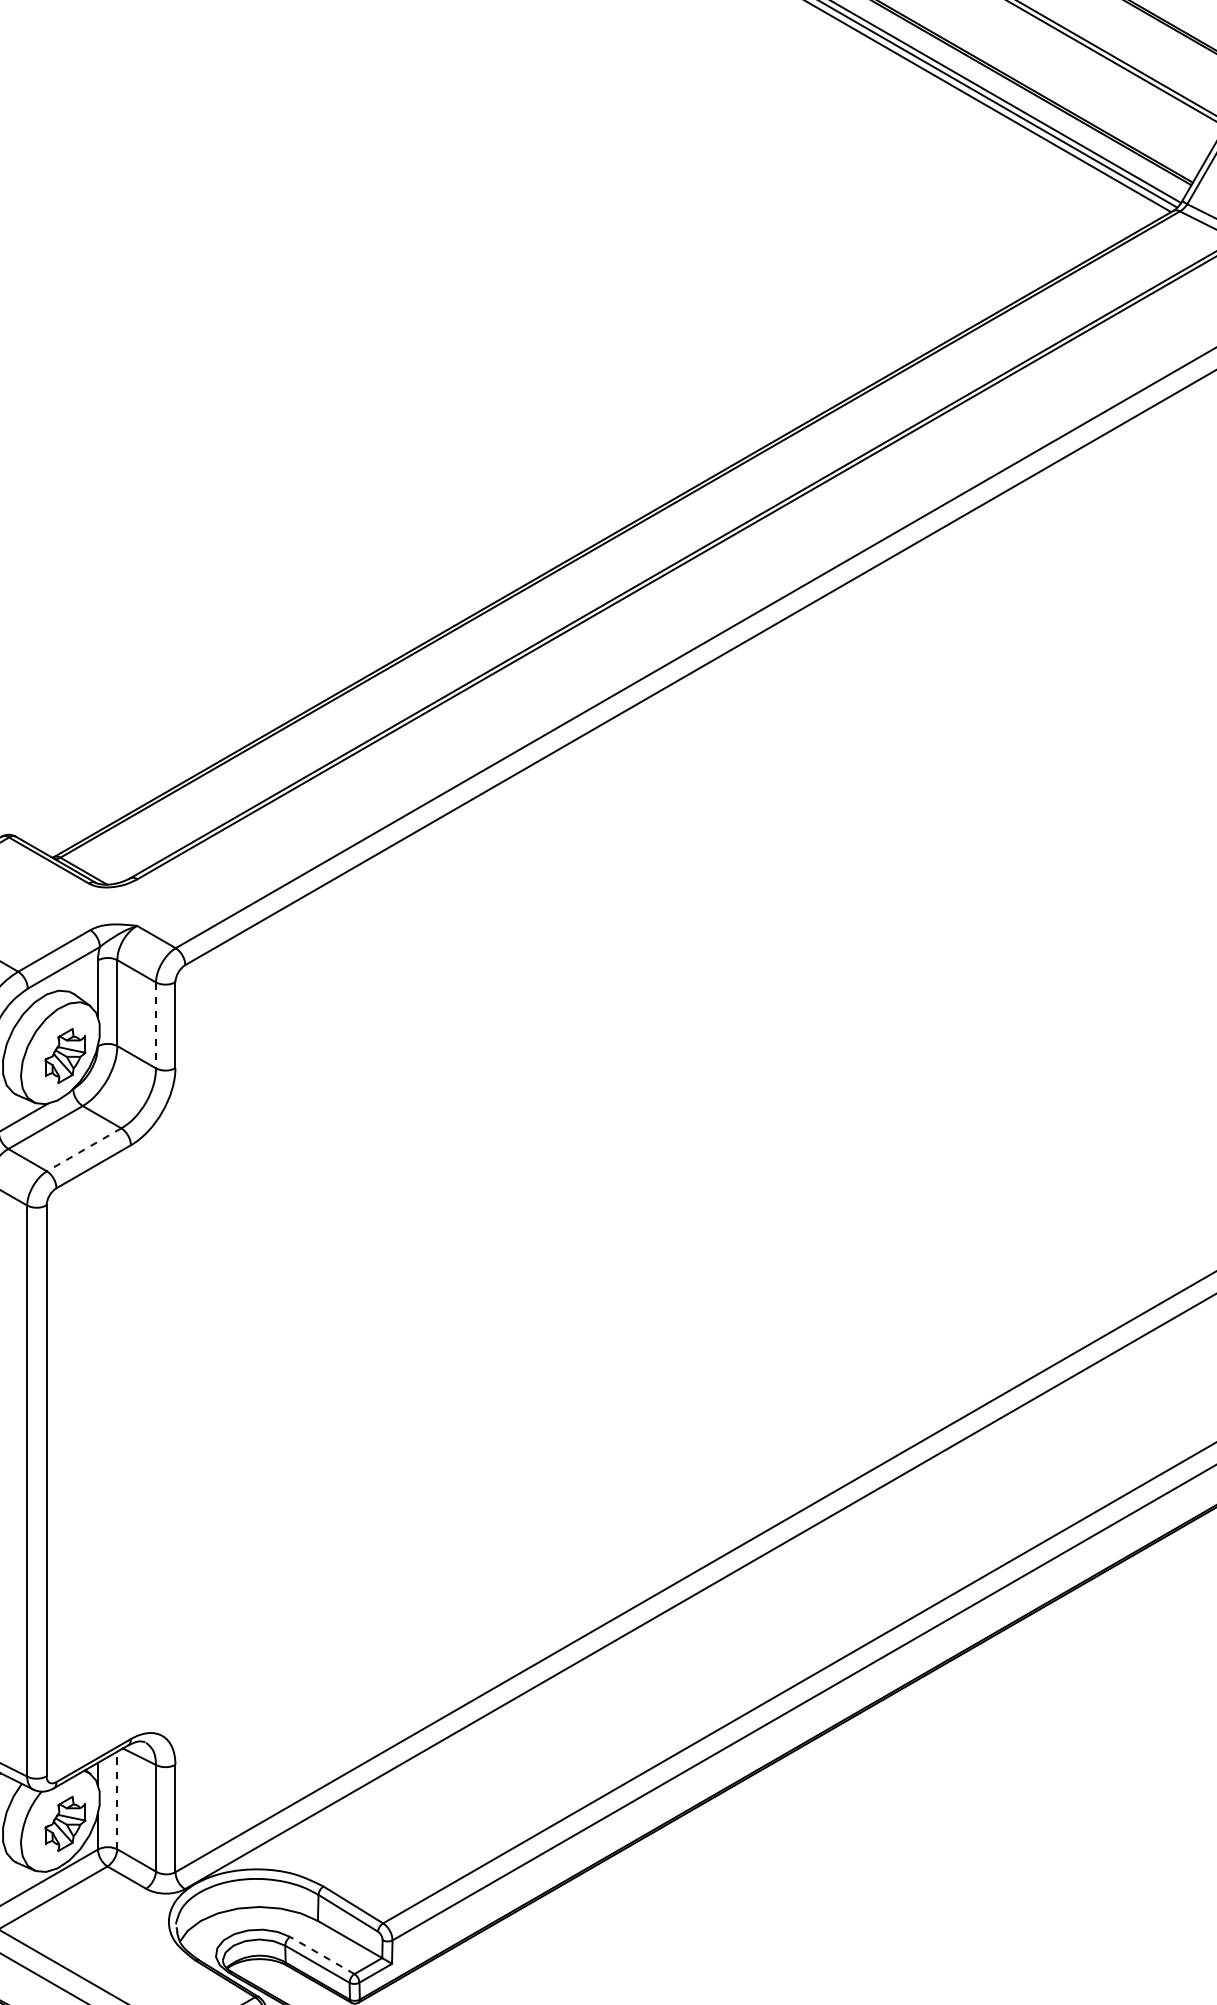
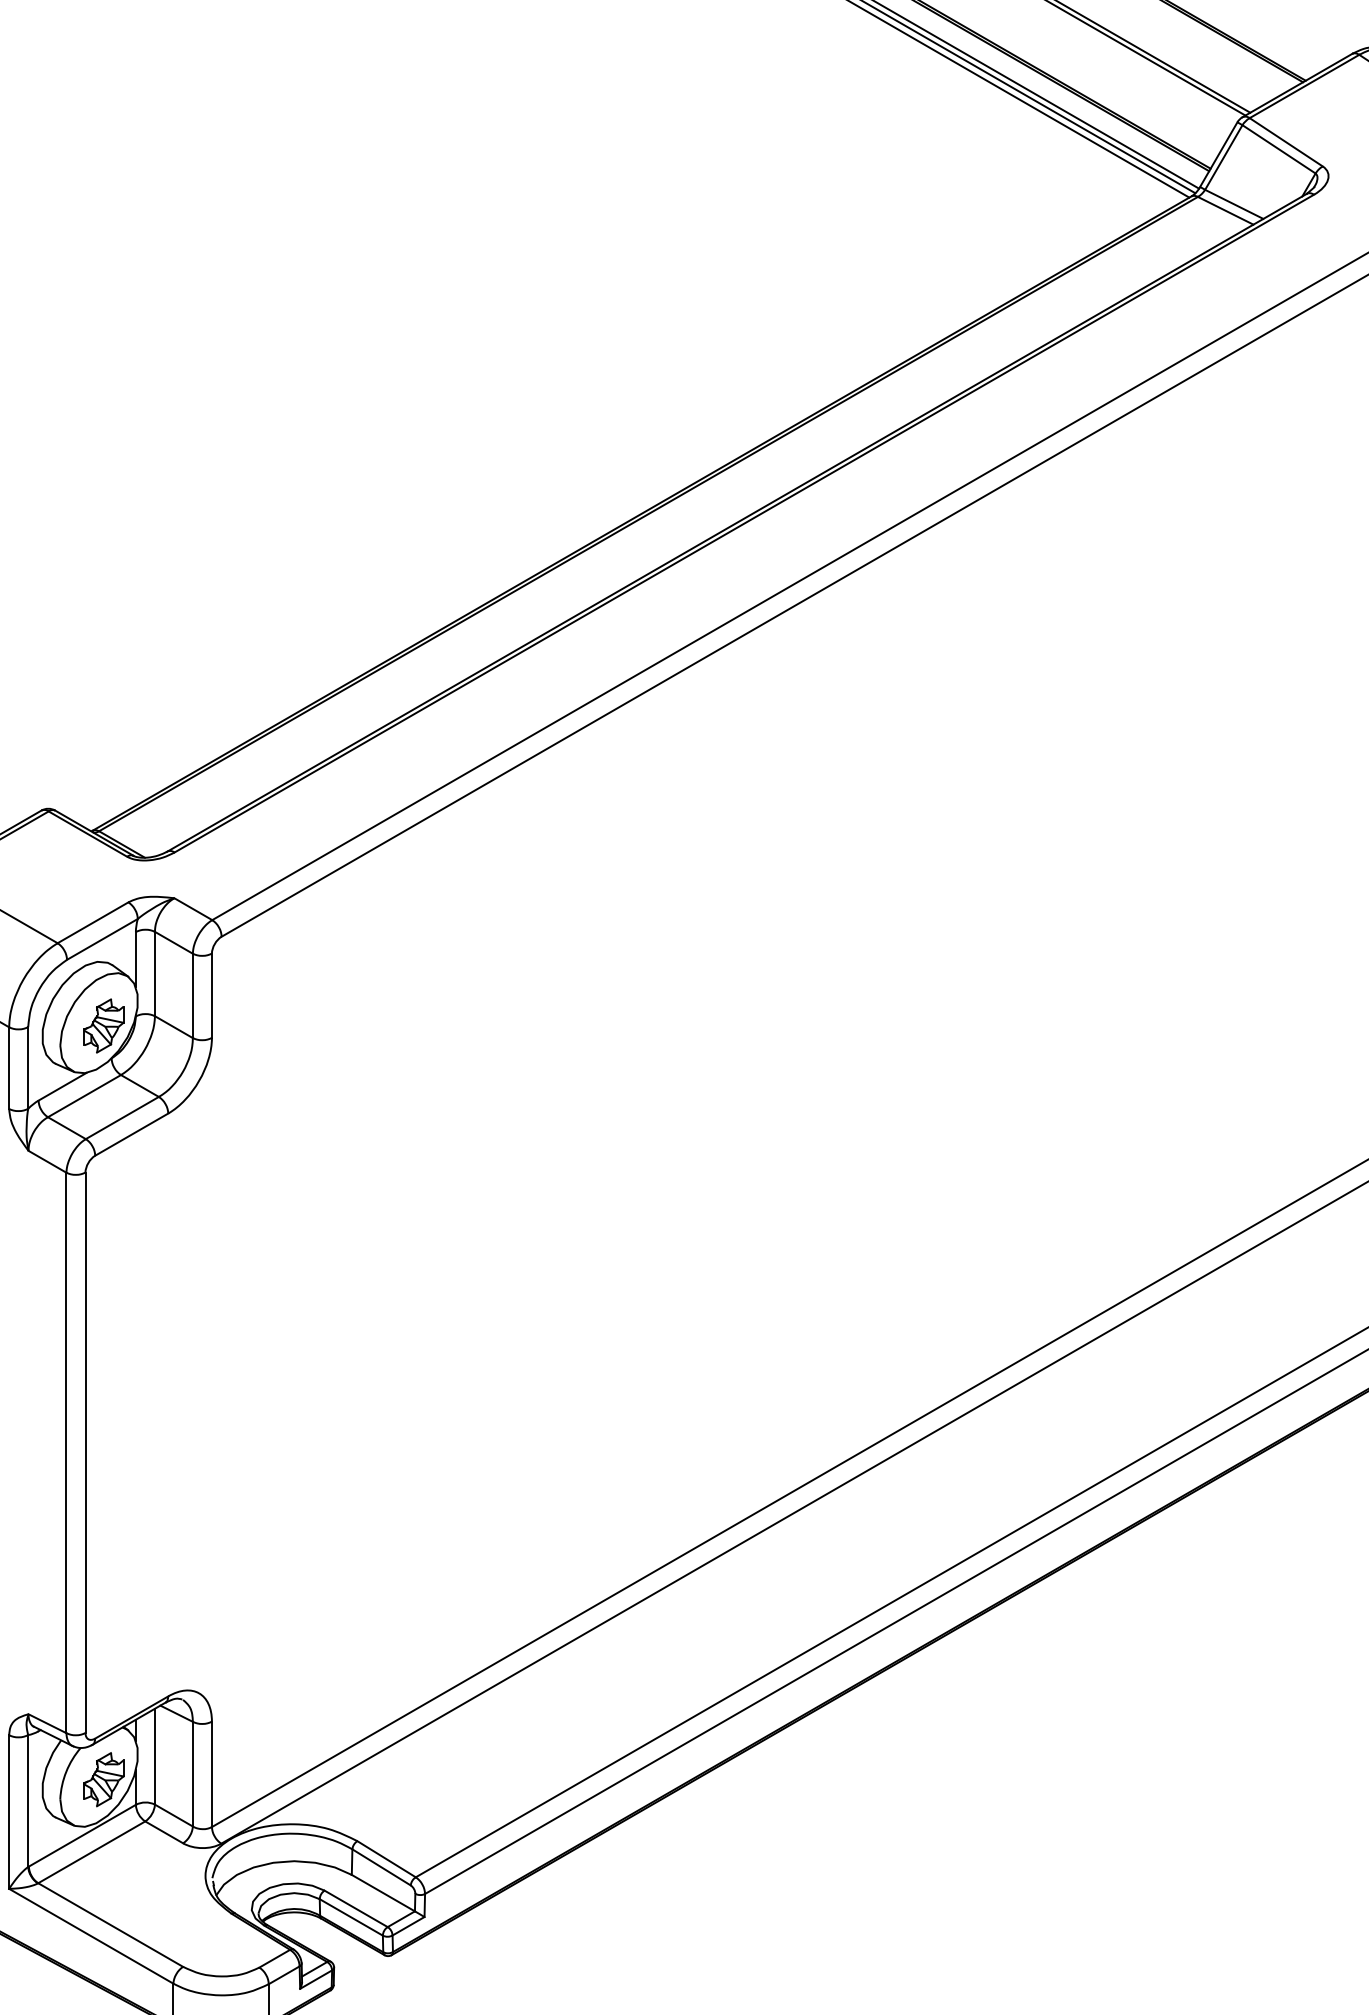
line: (155, 1026) -> (192, 996), dashed -> solid
line: (83, 1150) -> (121, 1118), dashed -> solid
line: (116, 1800) -> (154, 1756), dashed -> solid
line: (321, 1955) -> (355, 1908), dashed -> solid

